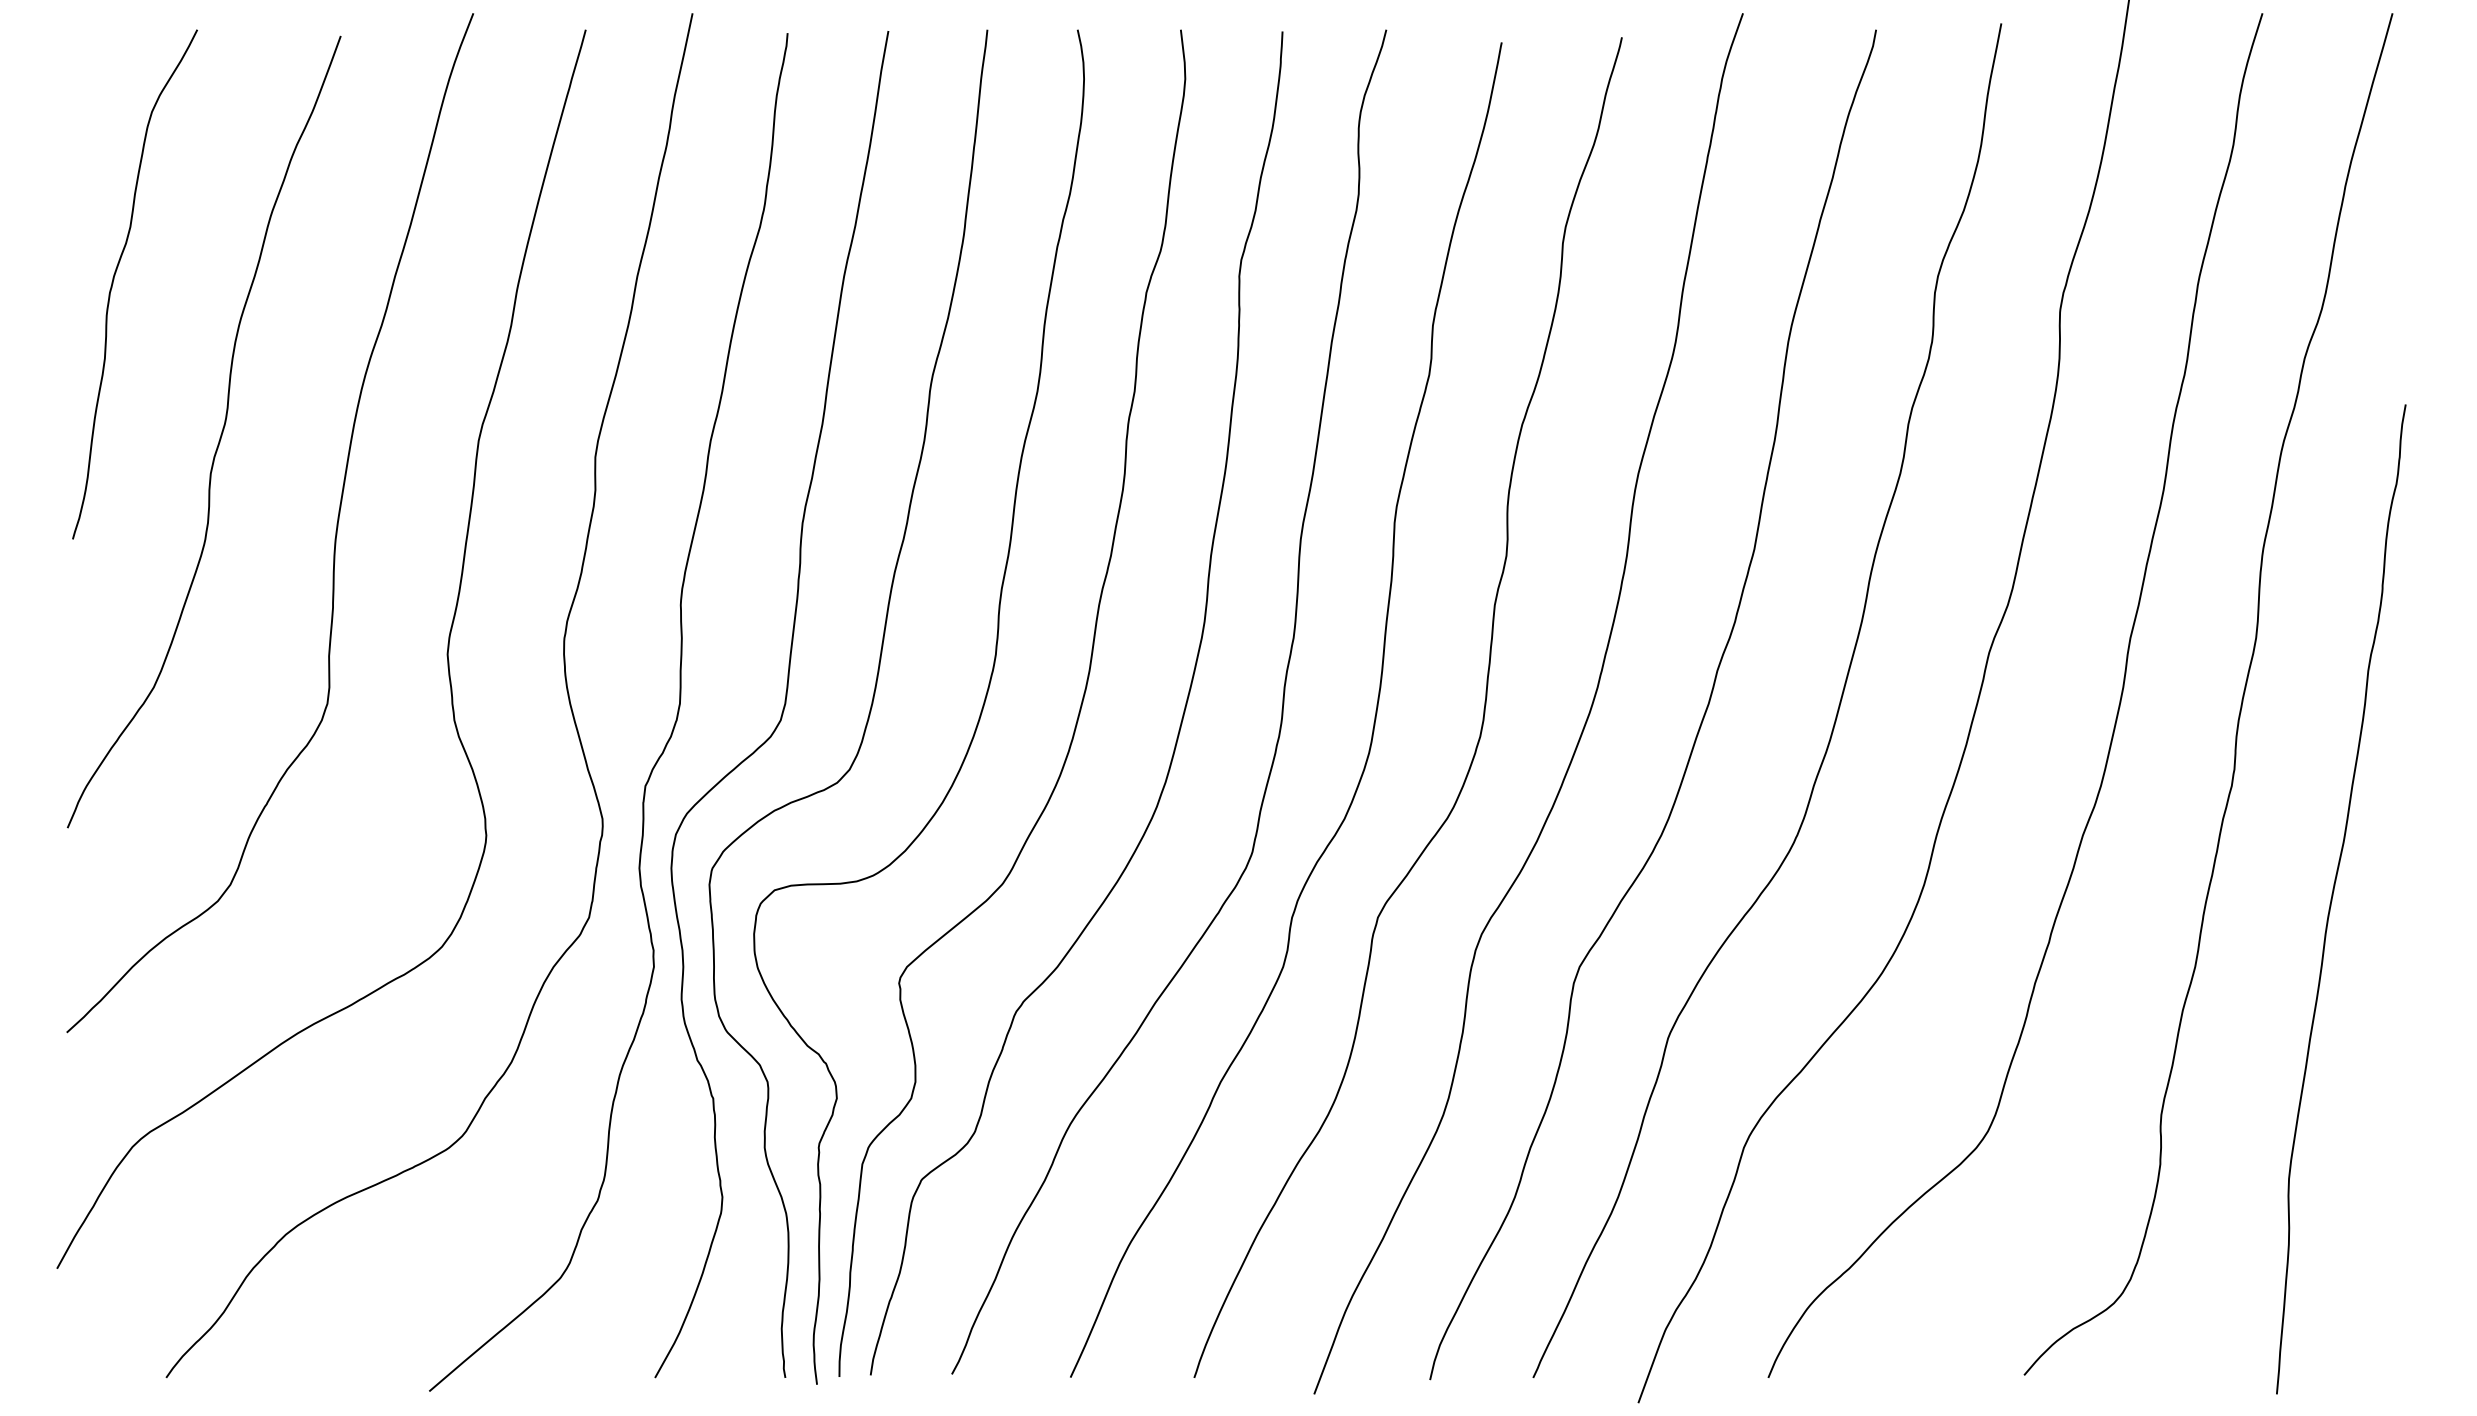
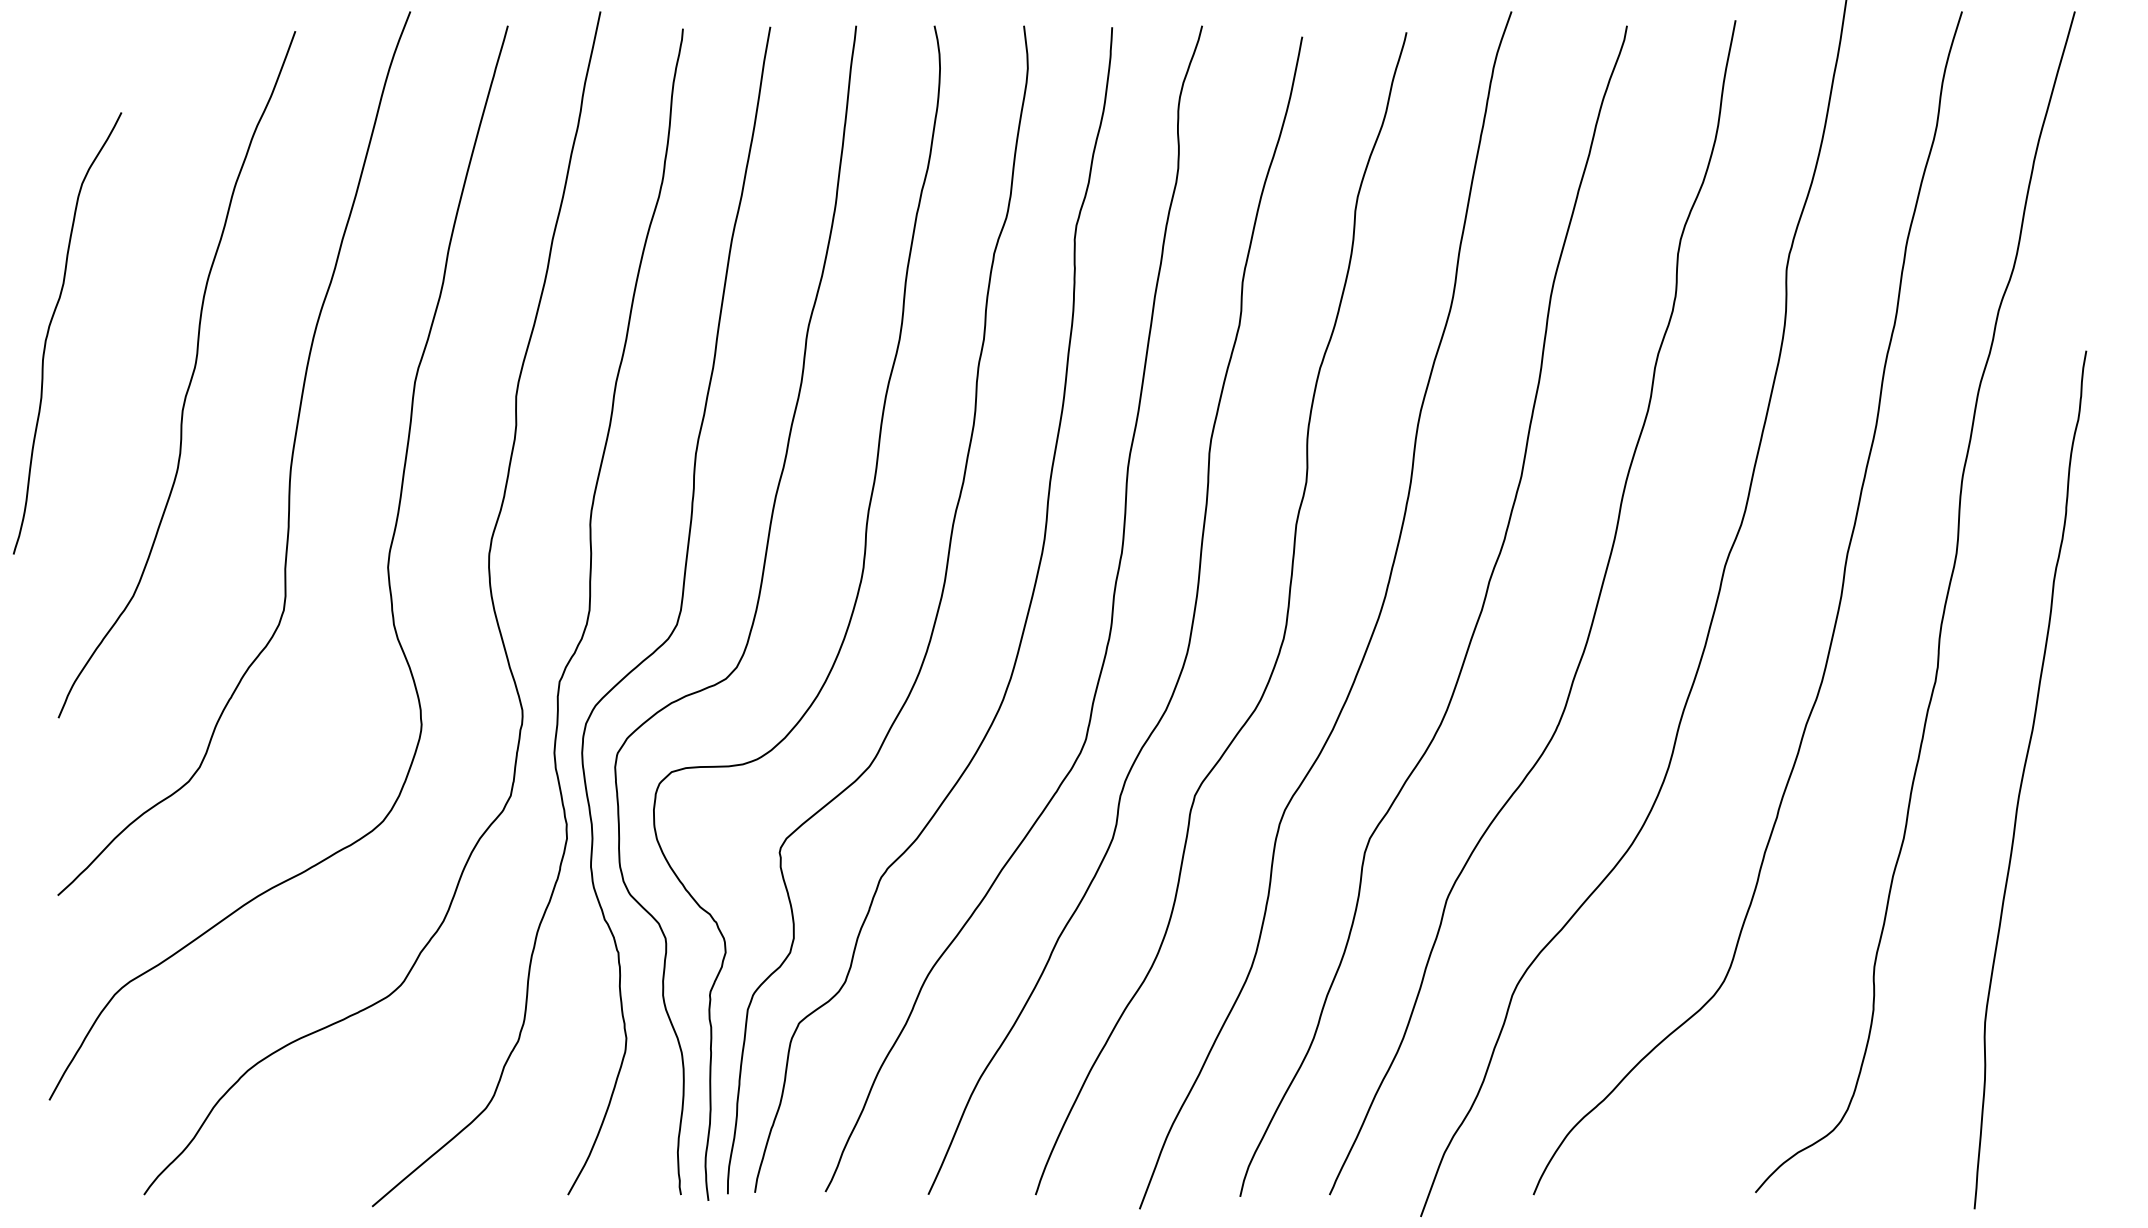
curve: (114, 279) -> (49, 329), moved

